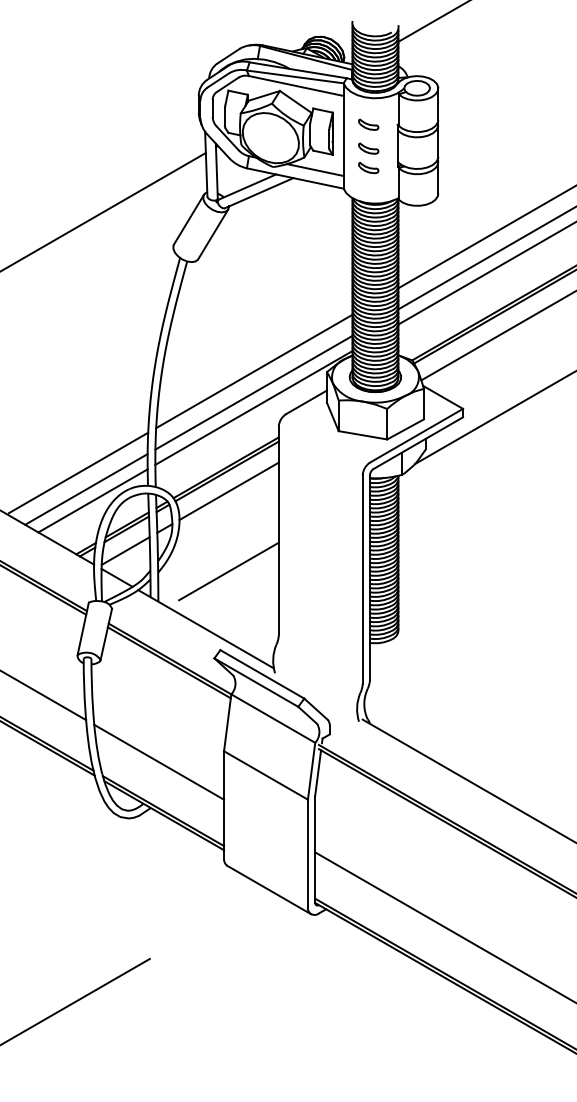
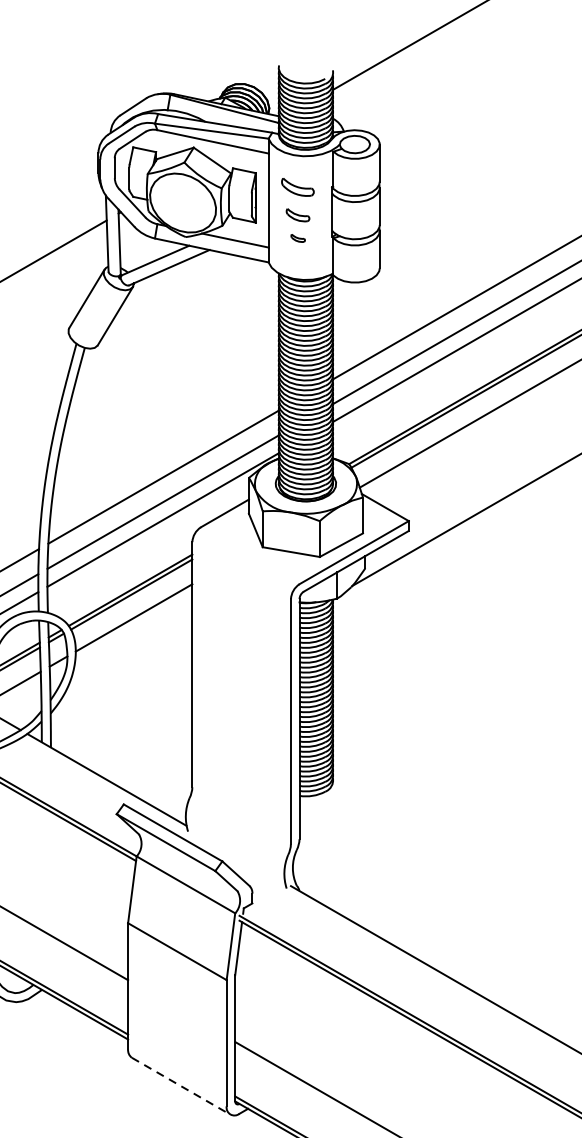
part: (368, 124) -> (297, 187), size x1.4
part: (368, 168) -> (297, 238), size x0.6
line: (228, 571) -> (133, 712), removed
line: (269, 890) -> (181, 1086), solid -> dashed

